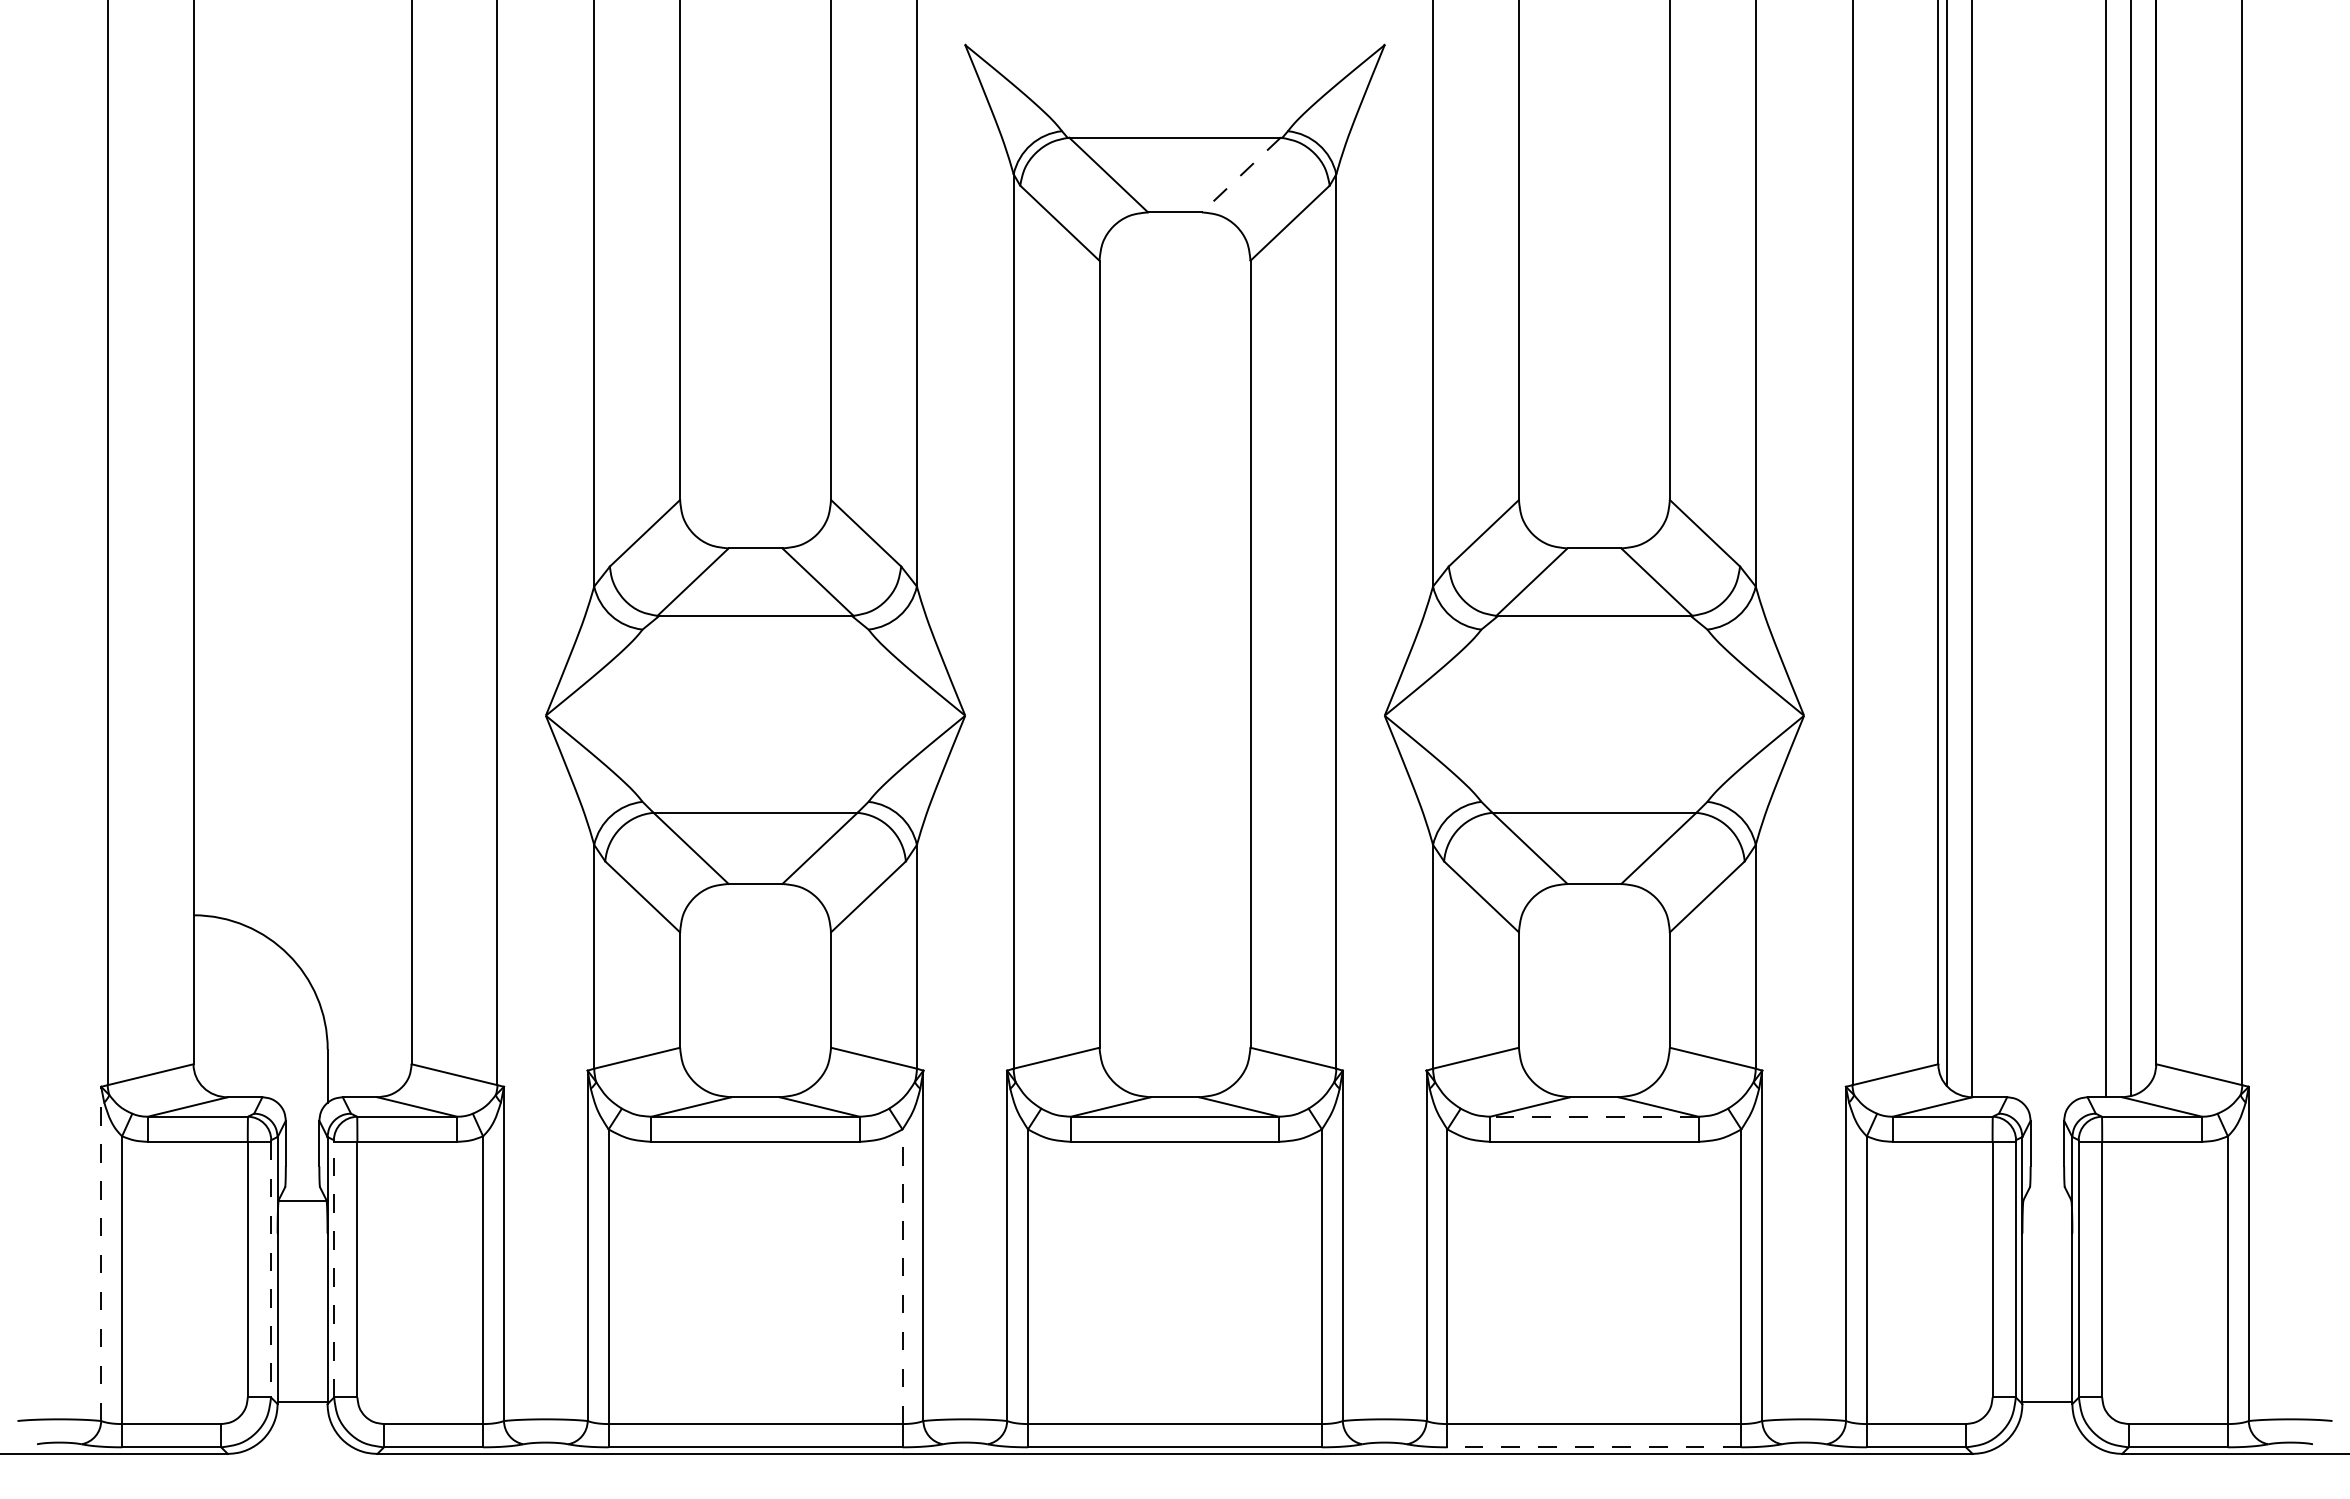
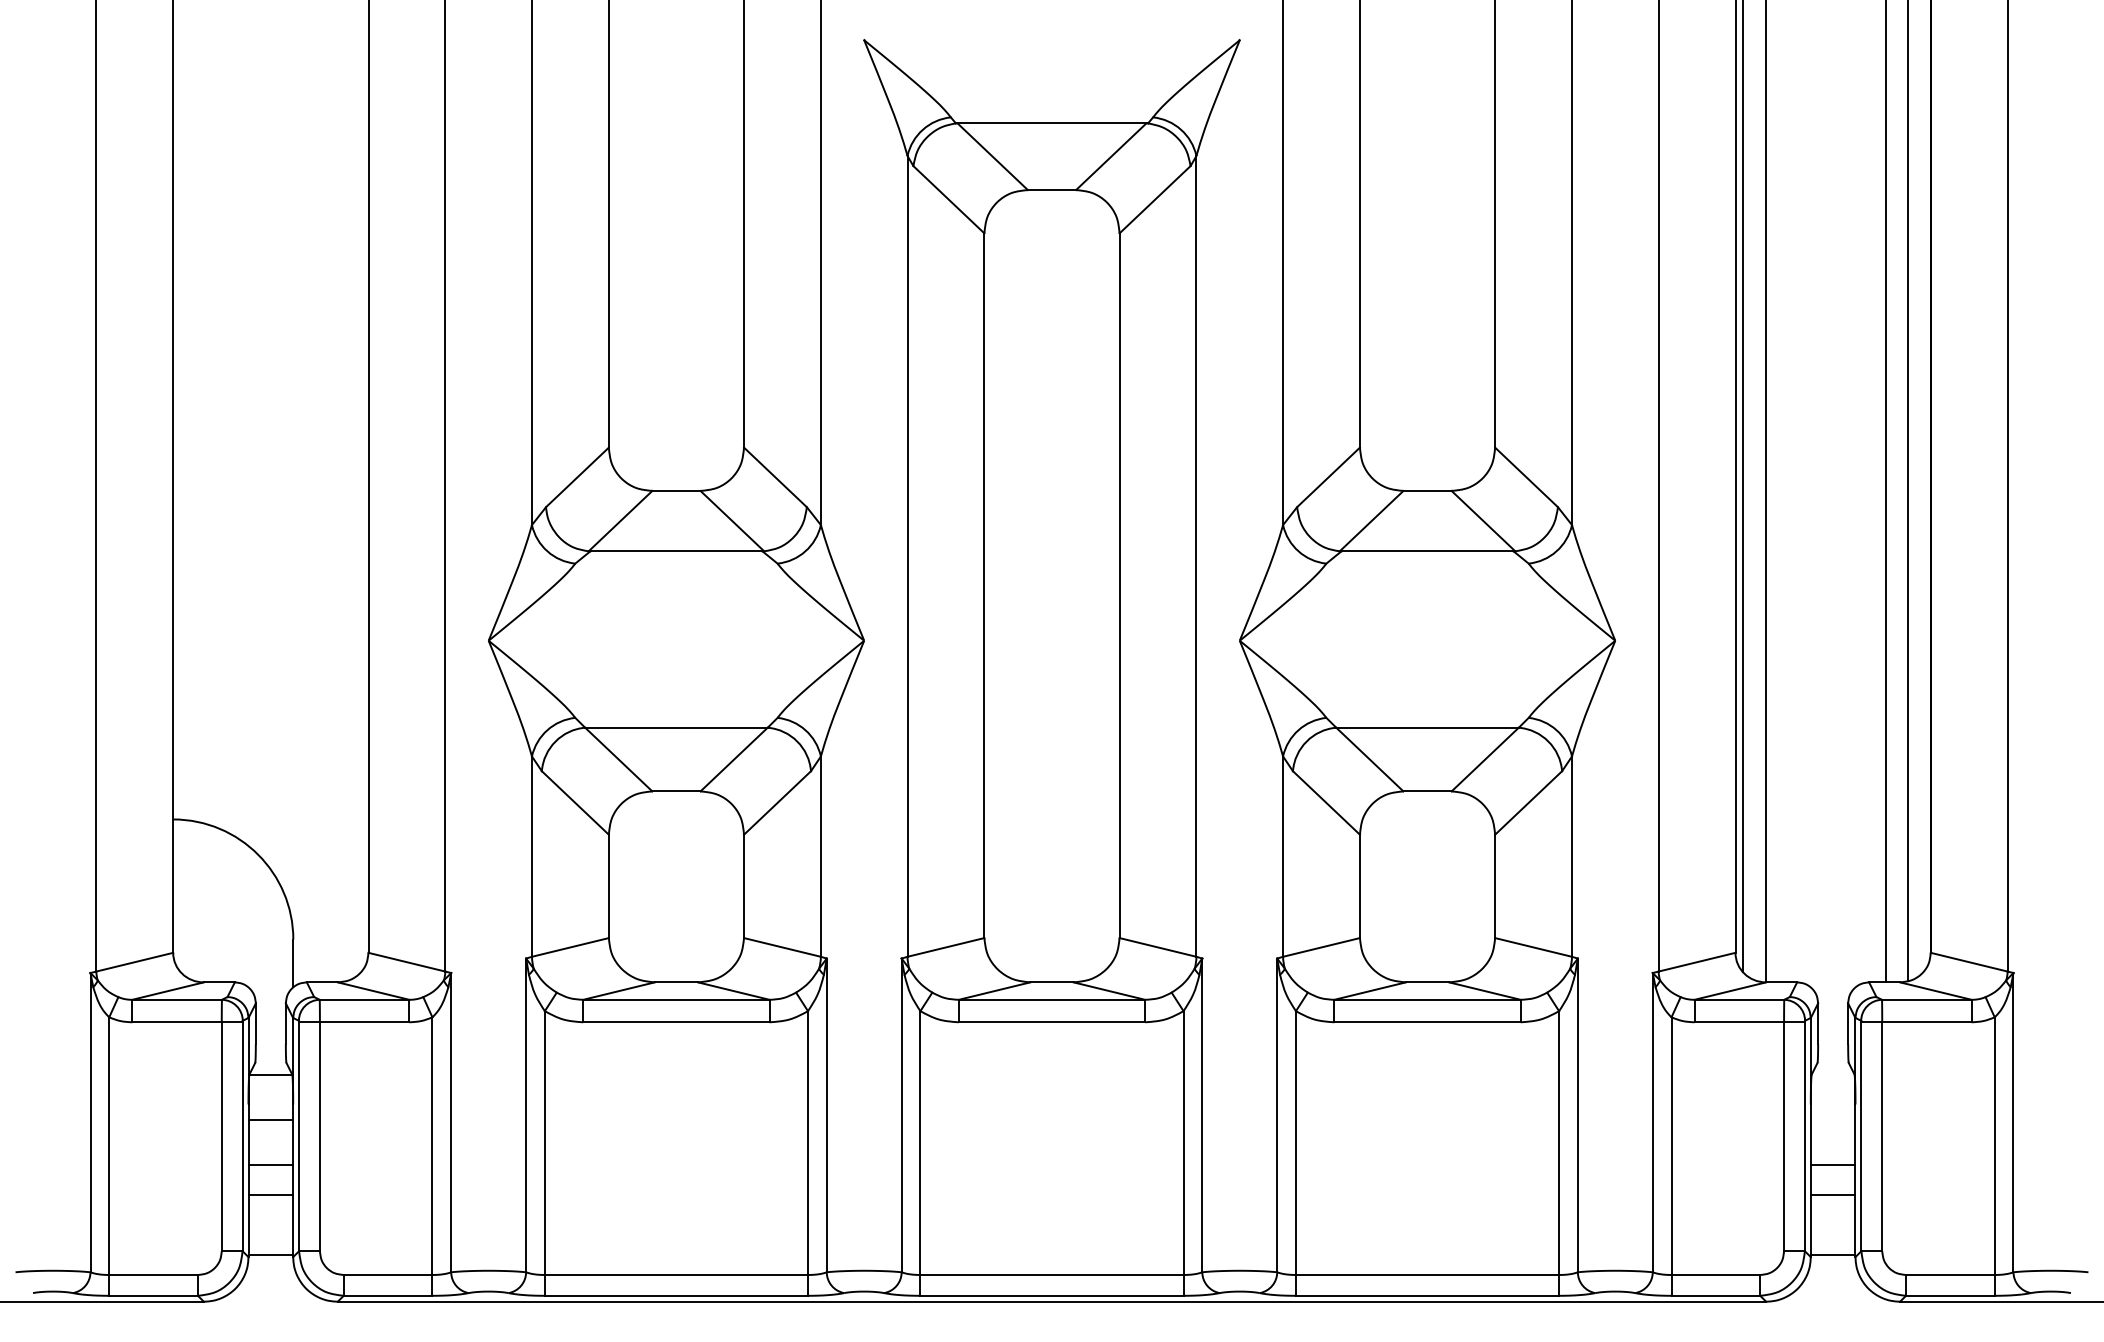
line: (1240, 175) -> (1110, 157), dashed -> solid
line: (1593, 1116) -> (1426, 999), dashed -> solid
line: (302, 1250) -> (270, 1119), added
line: (101, 1253) -> (90, 1122), dashed -> solid
line: (271, 1269) -> (243, 1136), dashed -> solid
line: (334, 1269) -> (299, 1136), dashed -> solid
line: (902, 1276) -> (808, 1142), dashed -> solid
line: (302, 1301) -> (270, 1165), added
line: (2047, 1301) -> (1833, 1165), added
line: (302, 1334) -> (270, 1194), added
line: (2047, 1334) -> (1833, 1194), added
line: (1594, 1447) -> (1427, 1295), dashed -> solid

